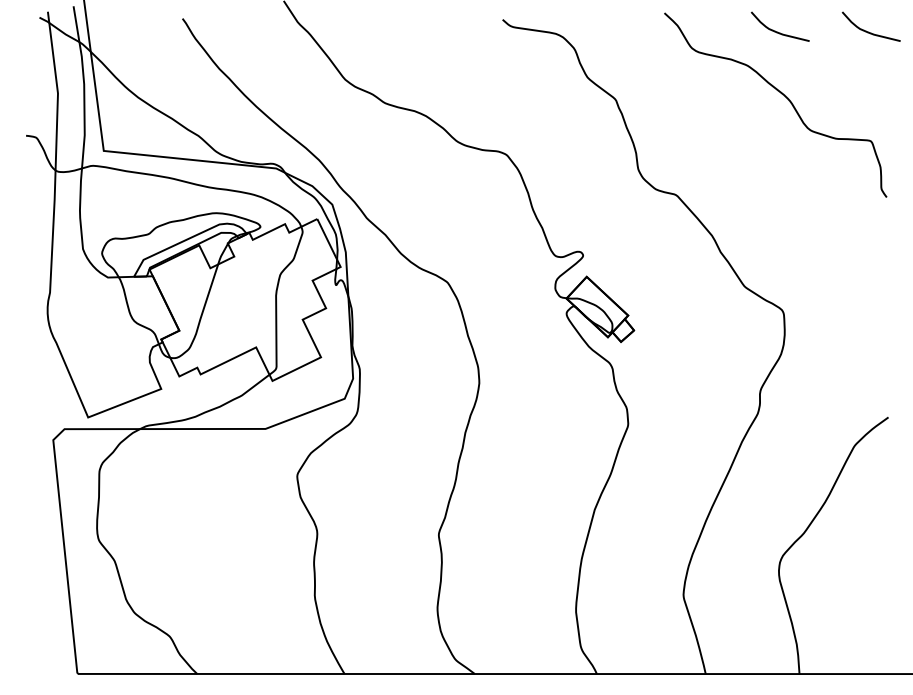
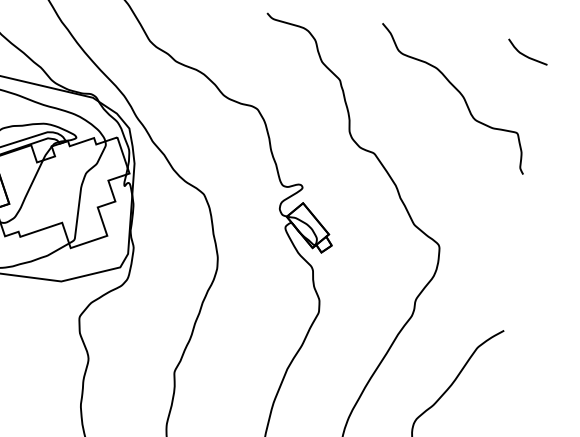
curve: (777, 31) -> (461, 46), removed

